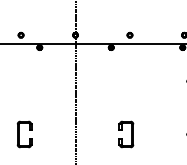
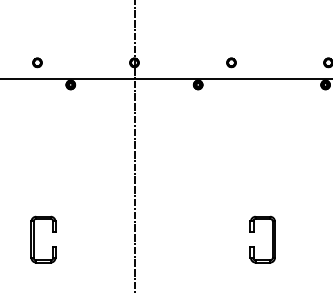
part: (126, 134) -> (262, 239), moved

